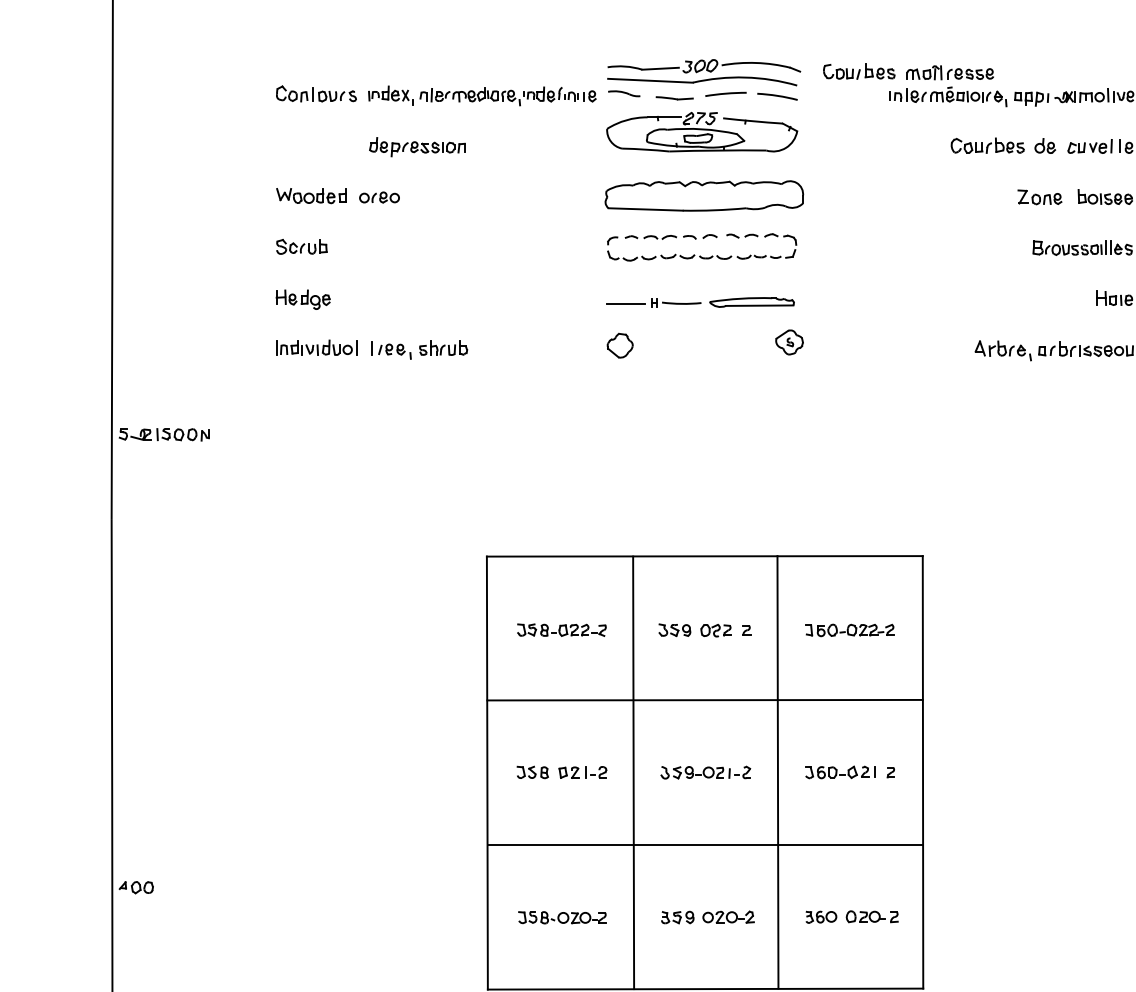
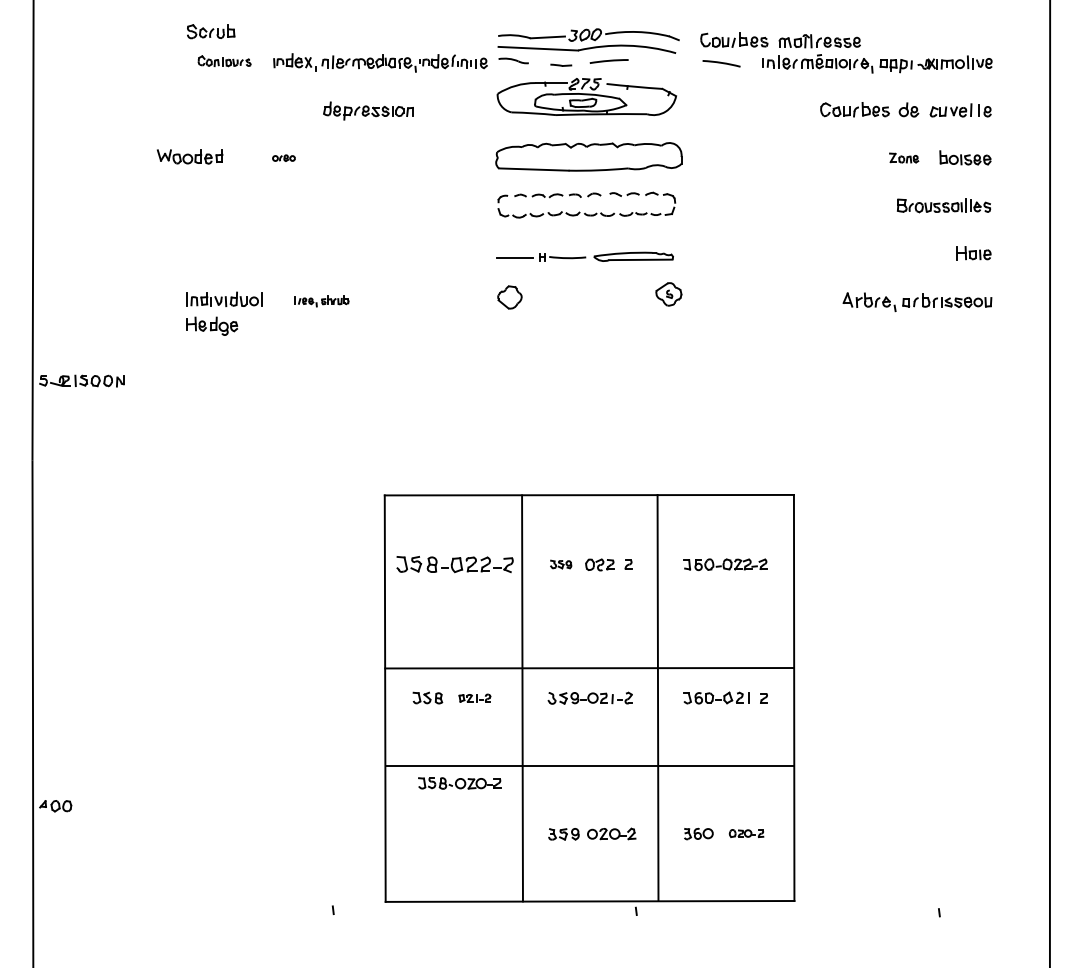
part: (316, 94) -> (224, 61), size x0.7
line: (777, 96) -> (721, 63), moved
part: (674, 98) -> (560, 65), size x0.6
part: (417, 146) -> (368, 110), moved
part: (311, 195) -> (190, 156), moved
part: (379, 196) -> (283, 157), size x0.6
part: (1040, 196) -> (904, 157), size x0.7
part: (302, 246) -> (211, 31), moved
part: (303, 298) -> (212, 325), moved
part: (419, 350) -> (321, 301), size x0.6
part: (562, 630) -> (455, 564), size x1.4
part: (674, 630) -> (560, 564), size x0.7
line: (704, 700) -> (589, 668), moved
part: (582, 772) -> (474, 698), size x0.7
part: (872, 916) -> (746, 833), size x0.7
part: (562, 917) -> (459, 783), moved

